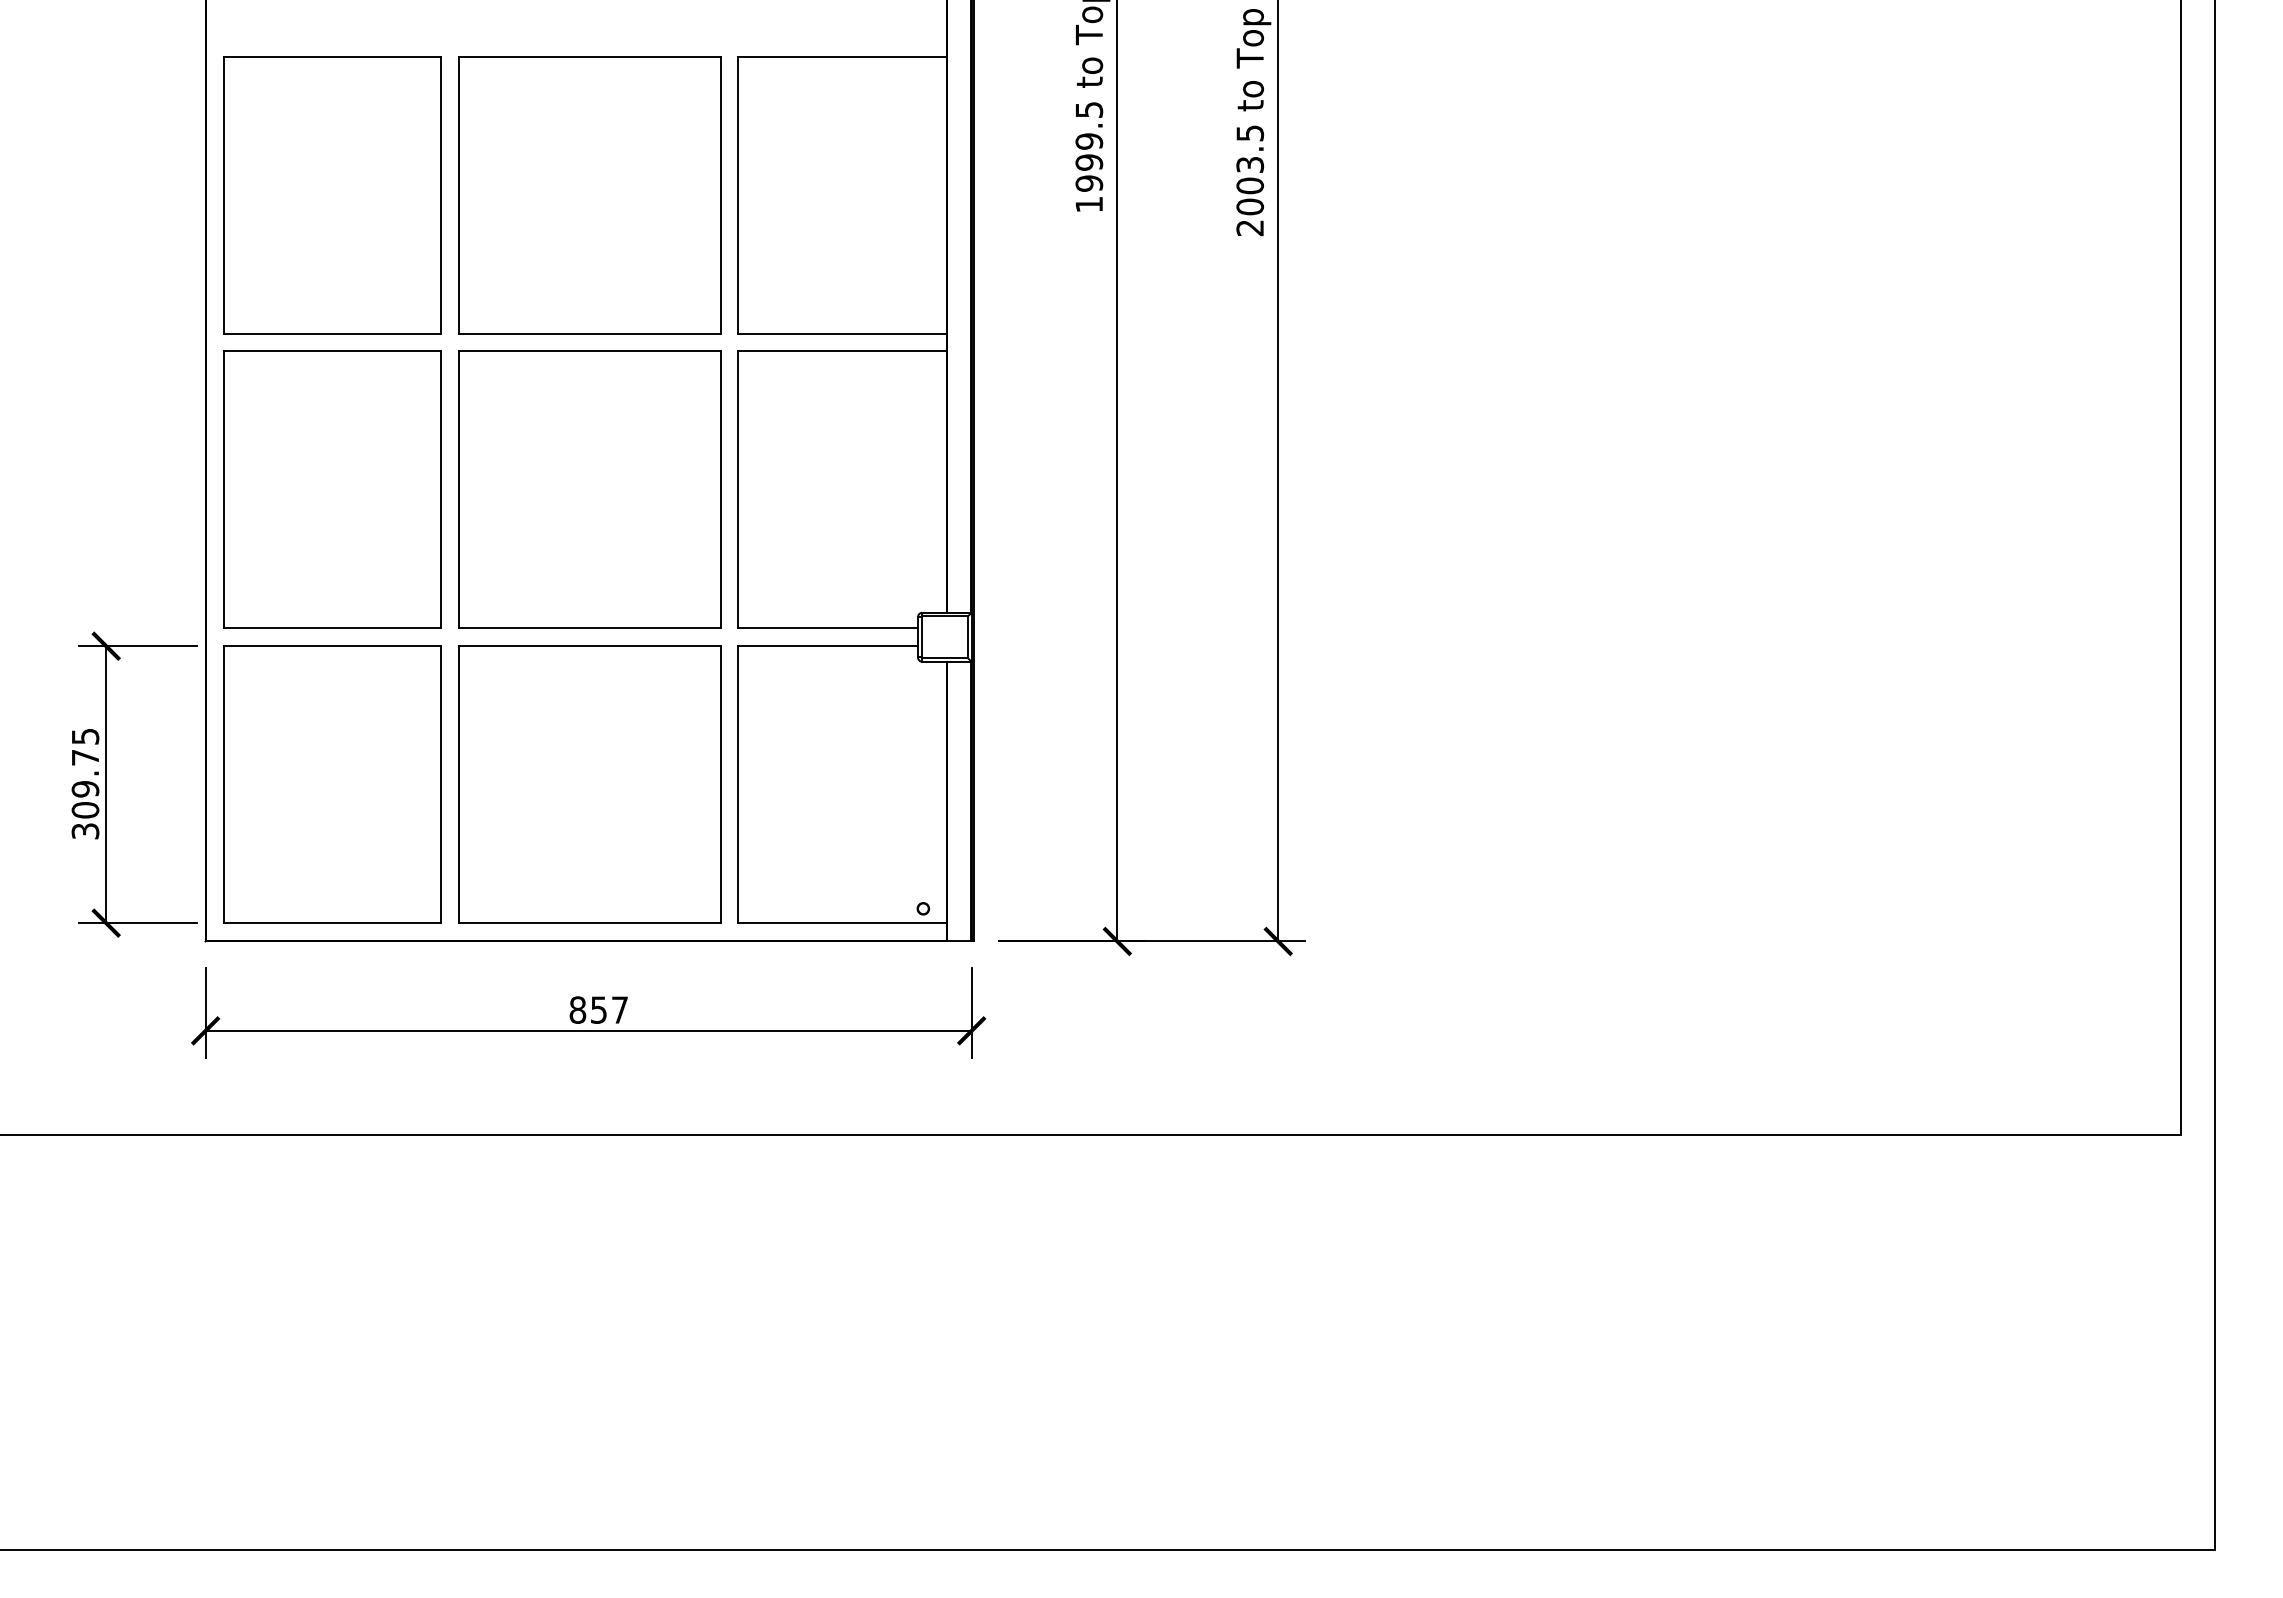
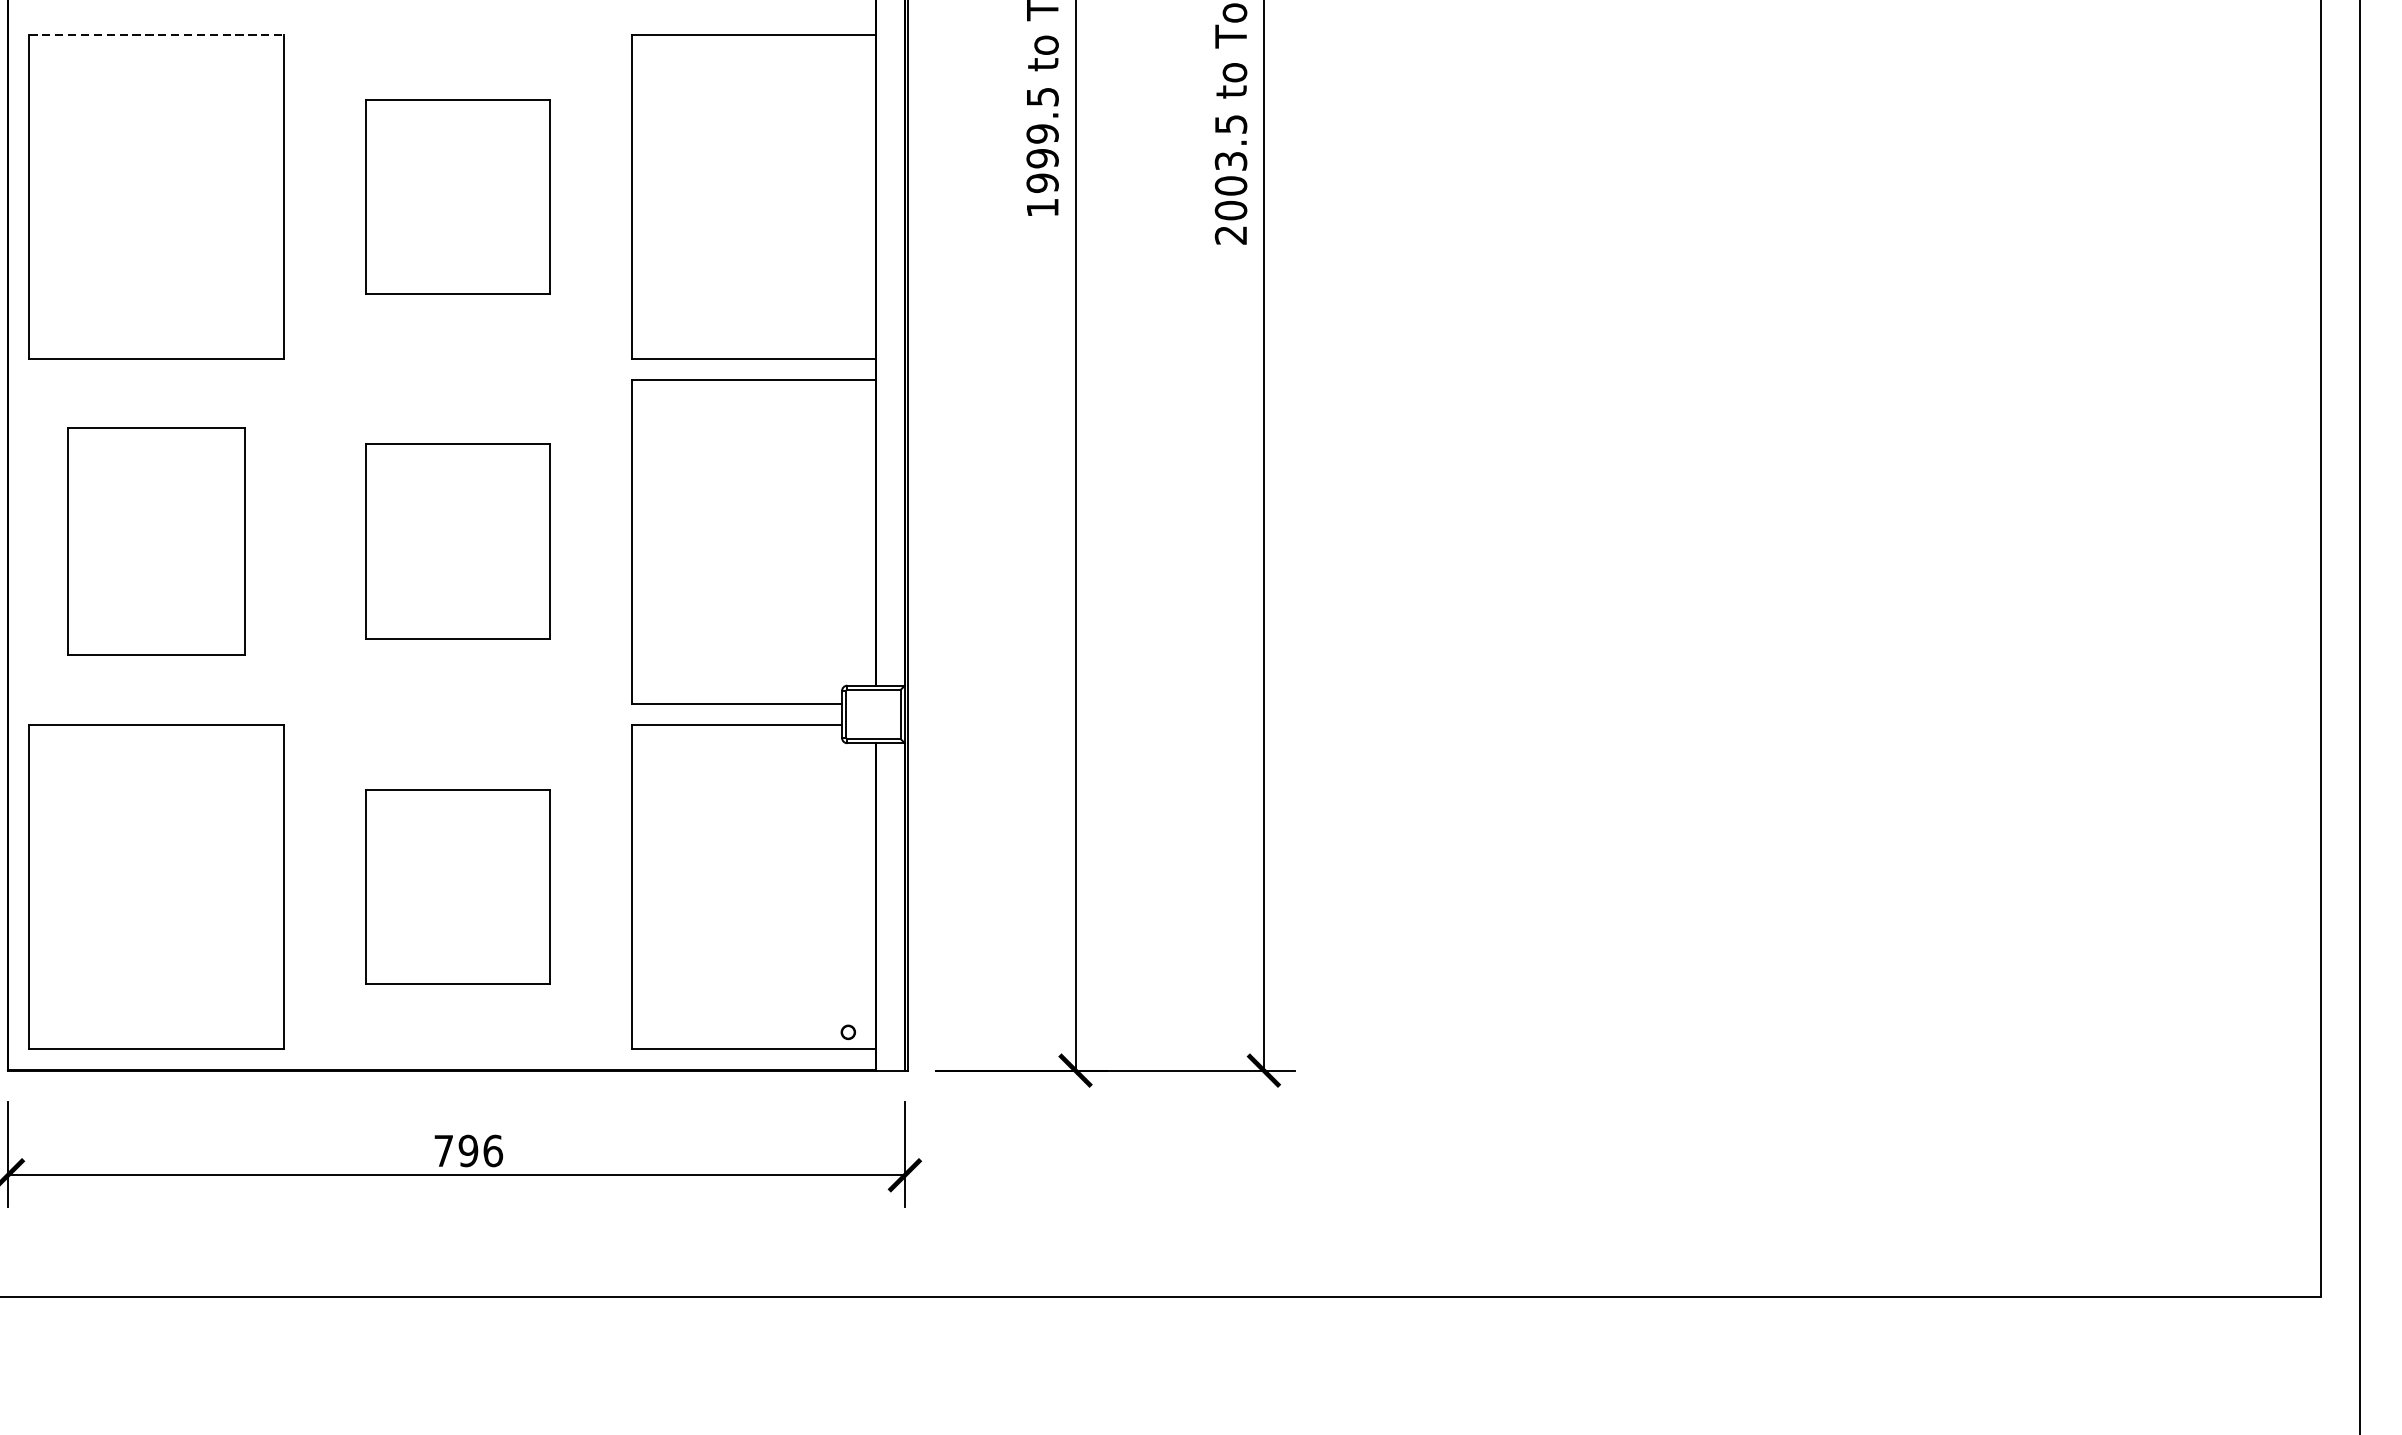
line: (332, 56) -> (156, 34), solid -> dashed
part: (589, 195) -> (457, 197), size x0.6
part: (332, 489) -> (156, 541), size x0.7
part: (589, 489) -> (457, 541), size x0.6
part: (589, 784) -> (457, 886), size x0.6
text: (598, 1009) -> (467, 1150), 857 -> 796

